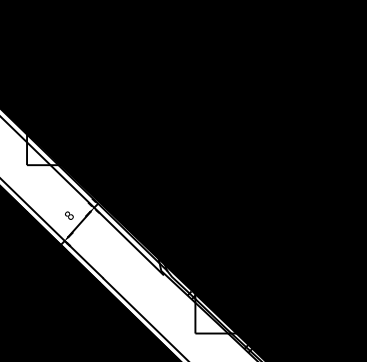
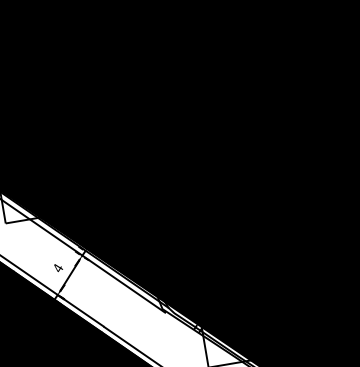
text: (69, 215) -> (58, 267), 8 -> 4

